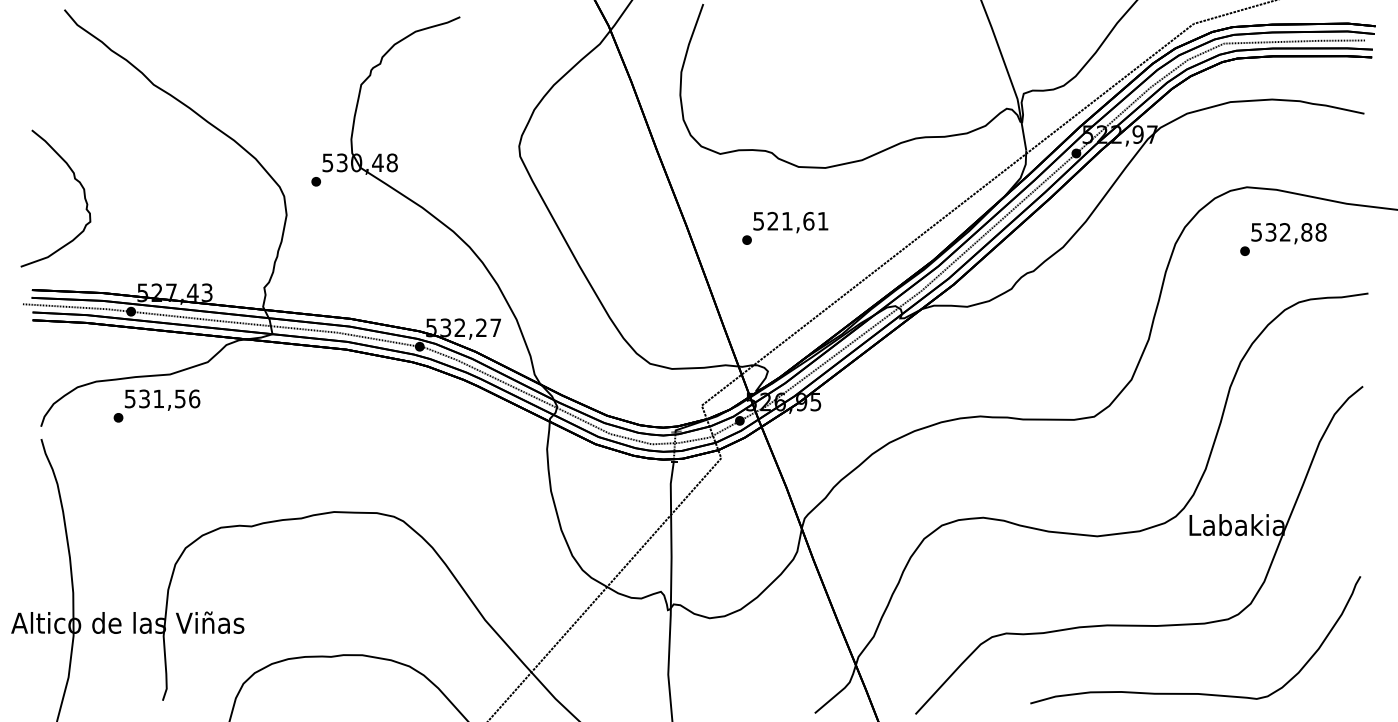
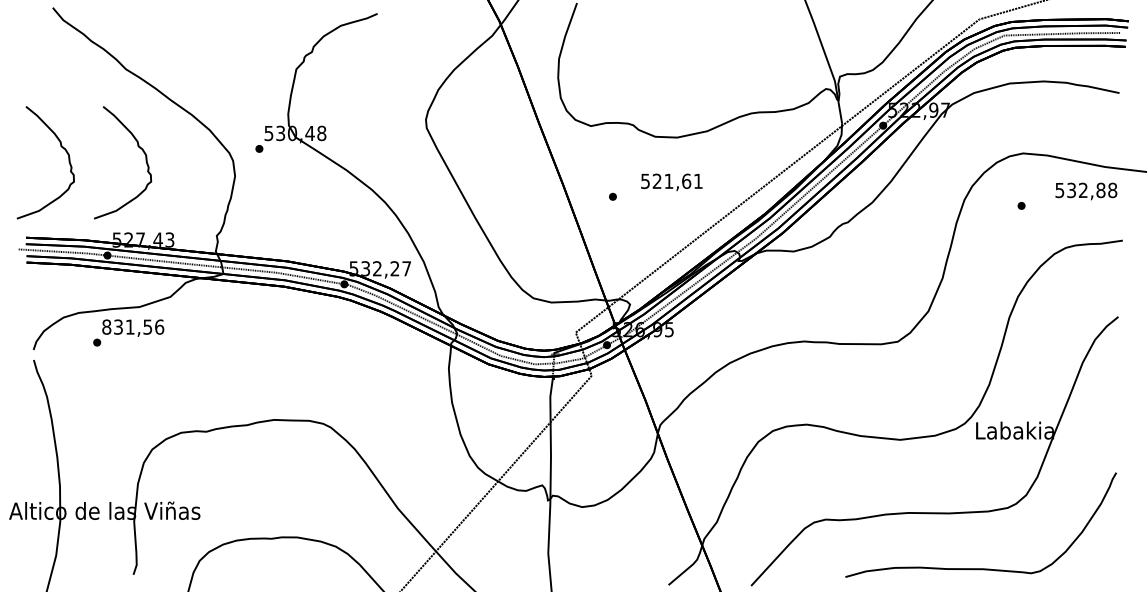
curve: (168, 179) -> (138, 147), added
text: (790, 222) -> (671, 182), moved
text: (1288, 233) -> (1085, 191), moved
text: (129, 398) -> (106, 326), 531,56 -> 831,56

